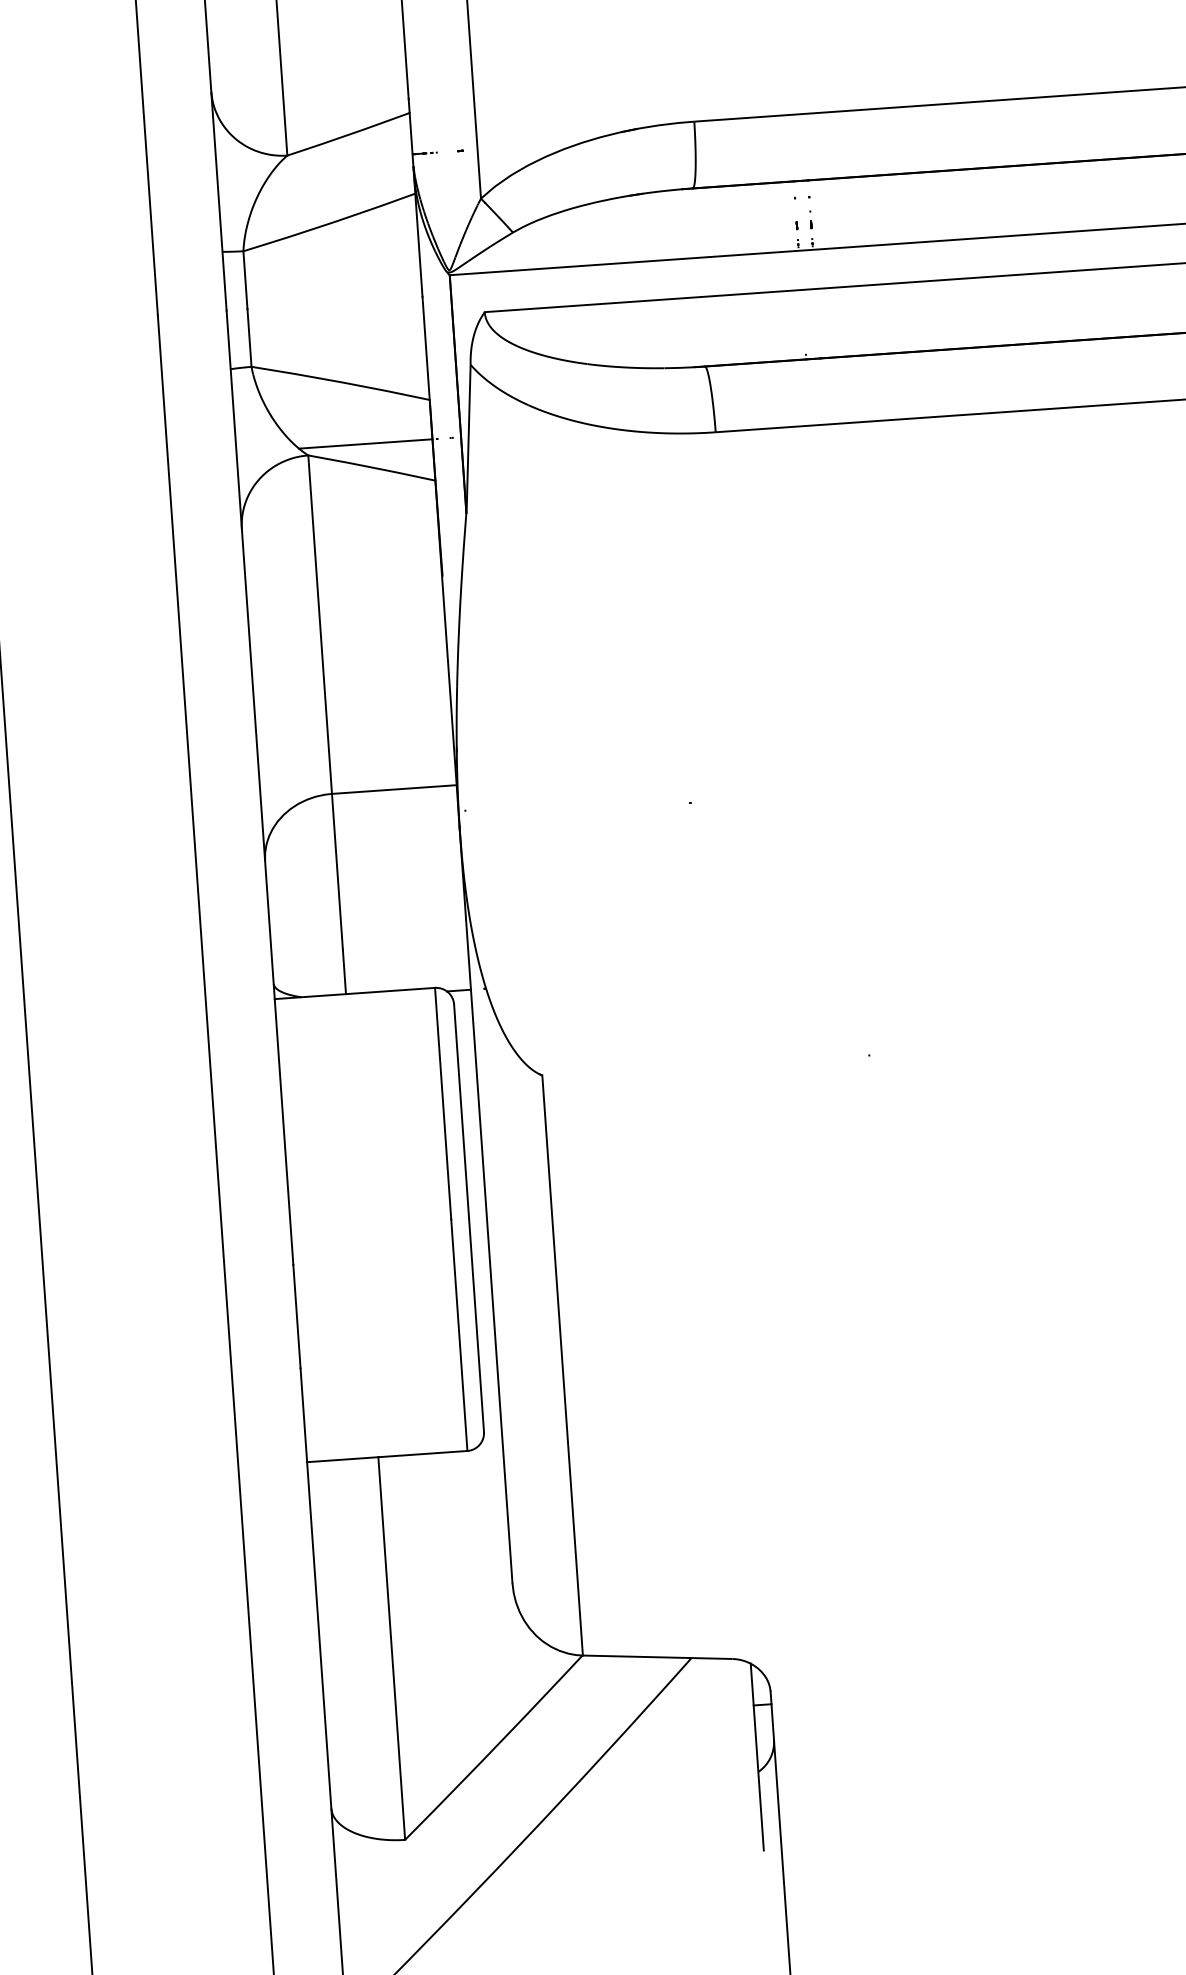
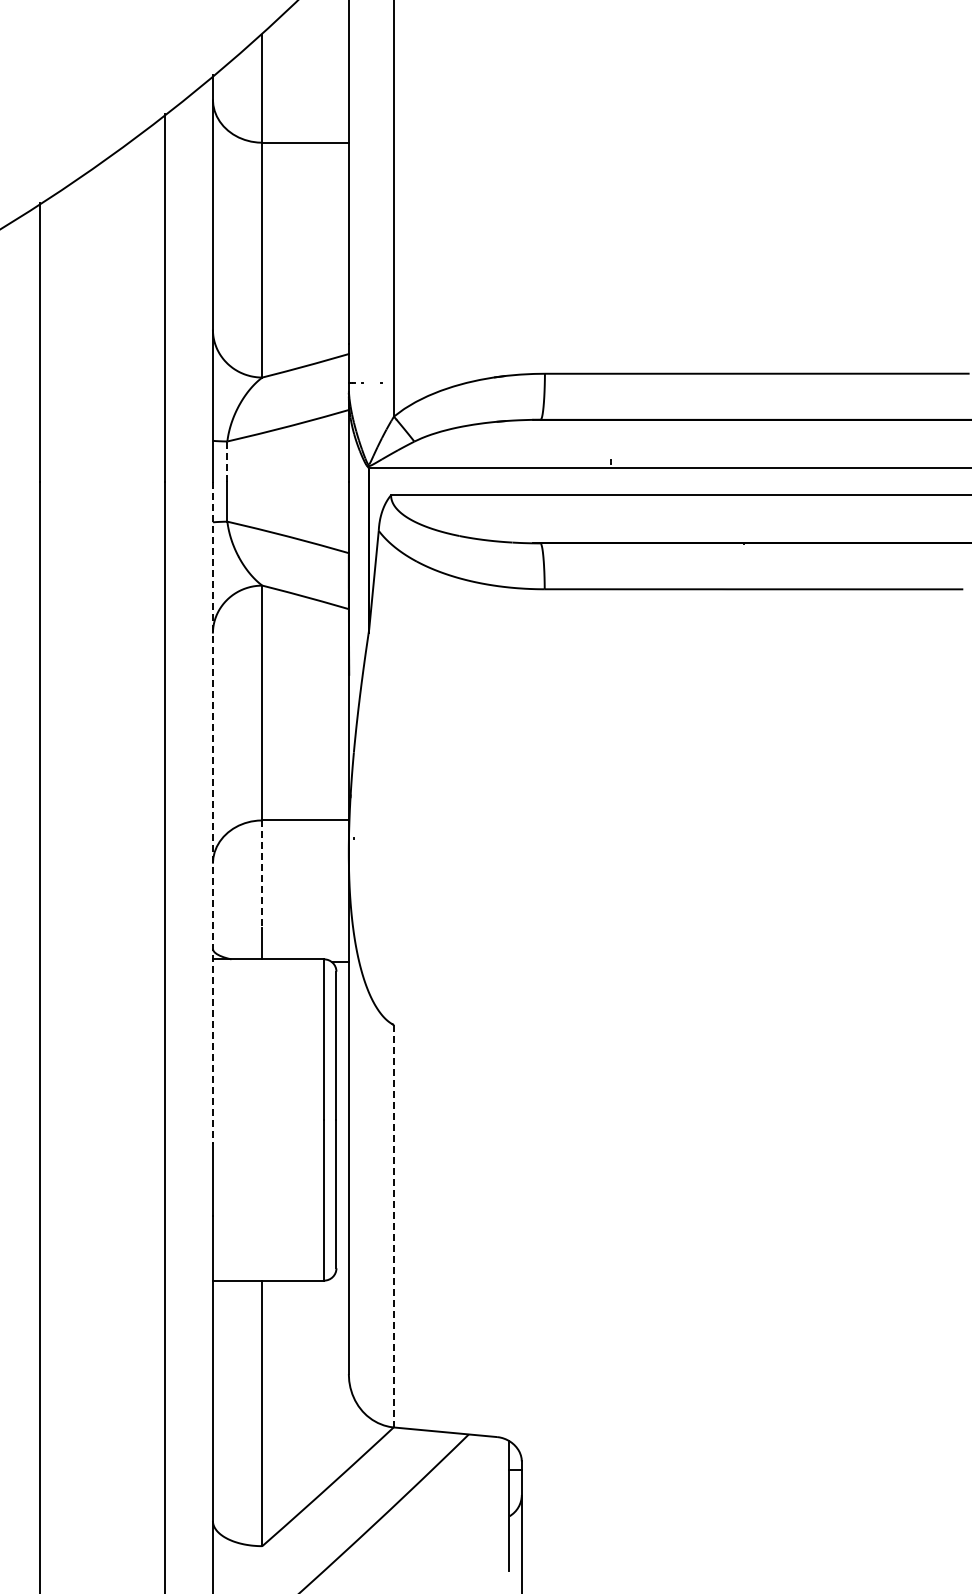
line: (245, 281) -> (227, 462), solid -> dashed
line: (365, 444) -> (302, 580), removed
line: (259, 788) -> (212, 813), solid -> dashed
line: (337, 871) -> (262, 874), solid -> dashed
line: (561, 1365) -> (393, 1226), solid -> dashed

